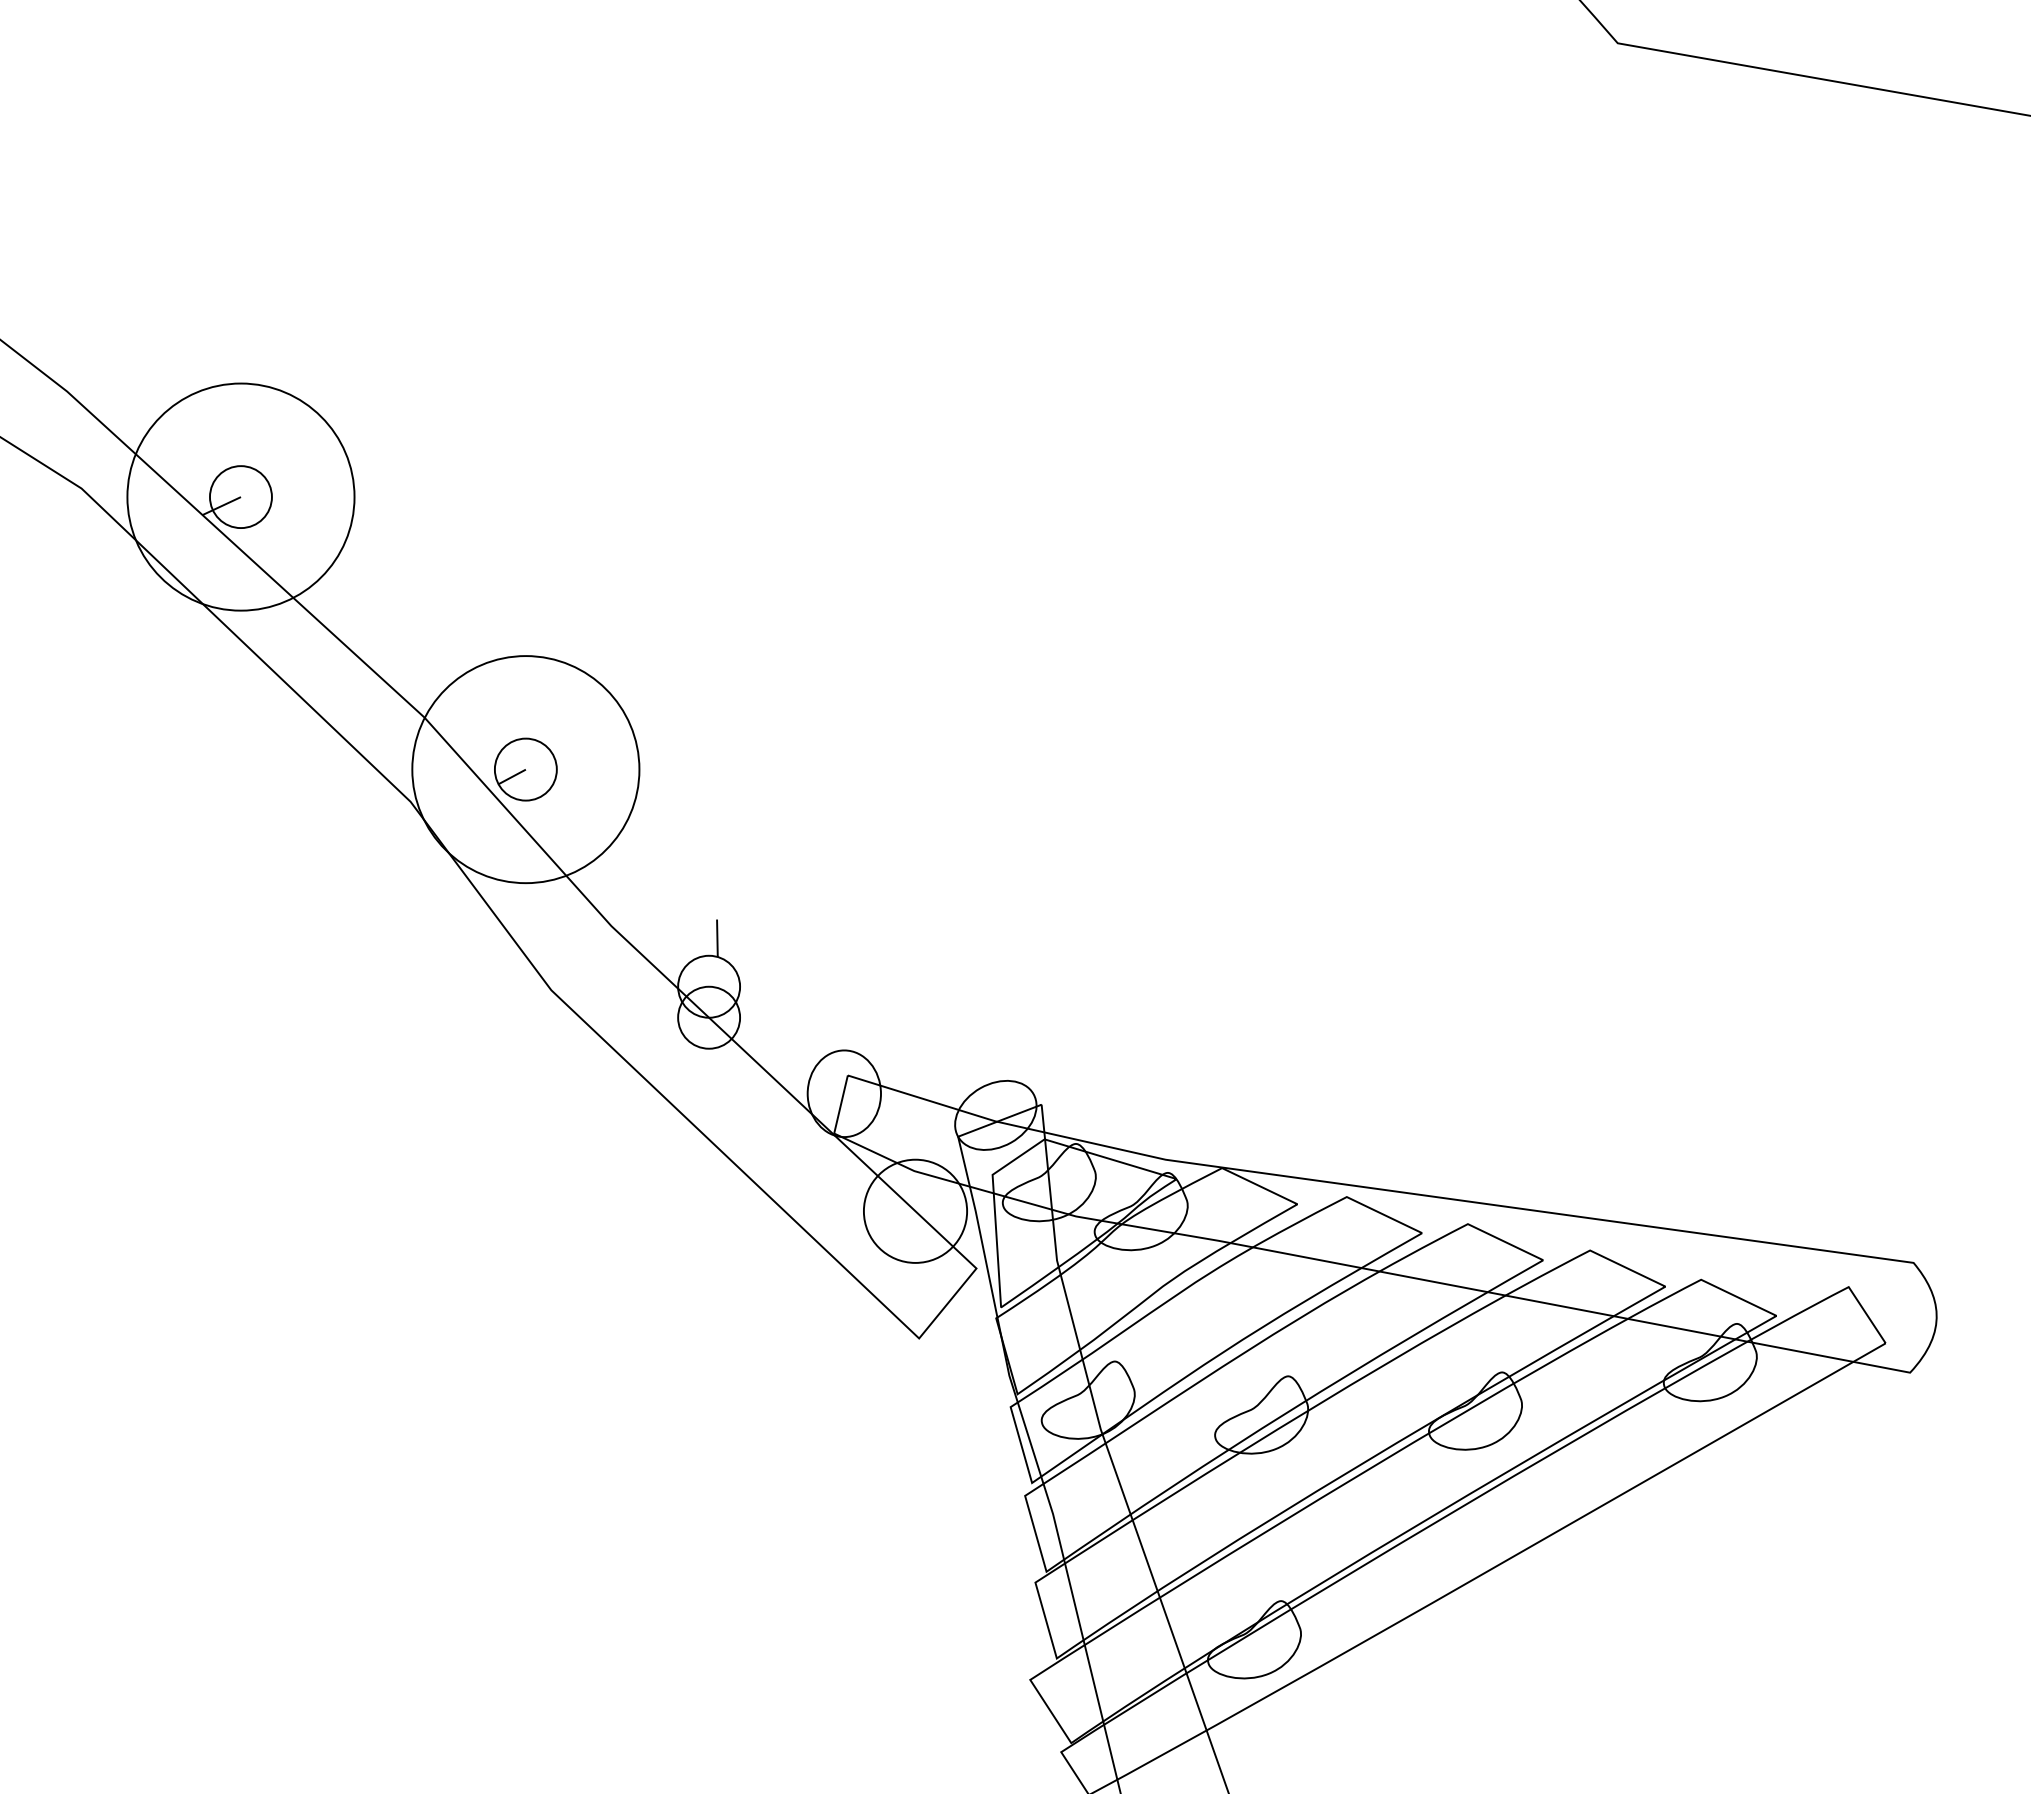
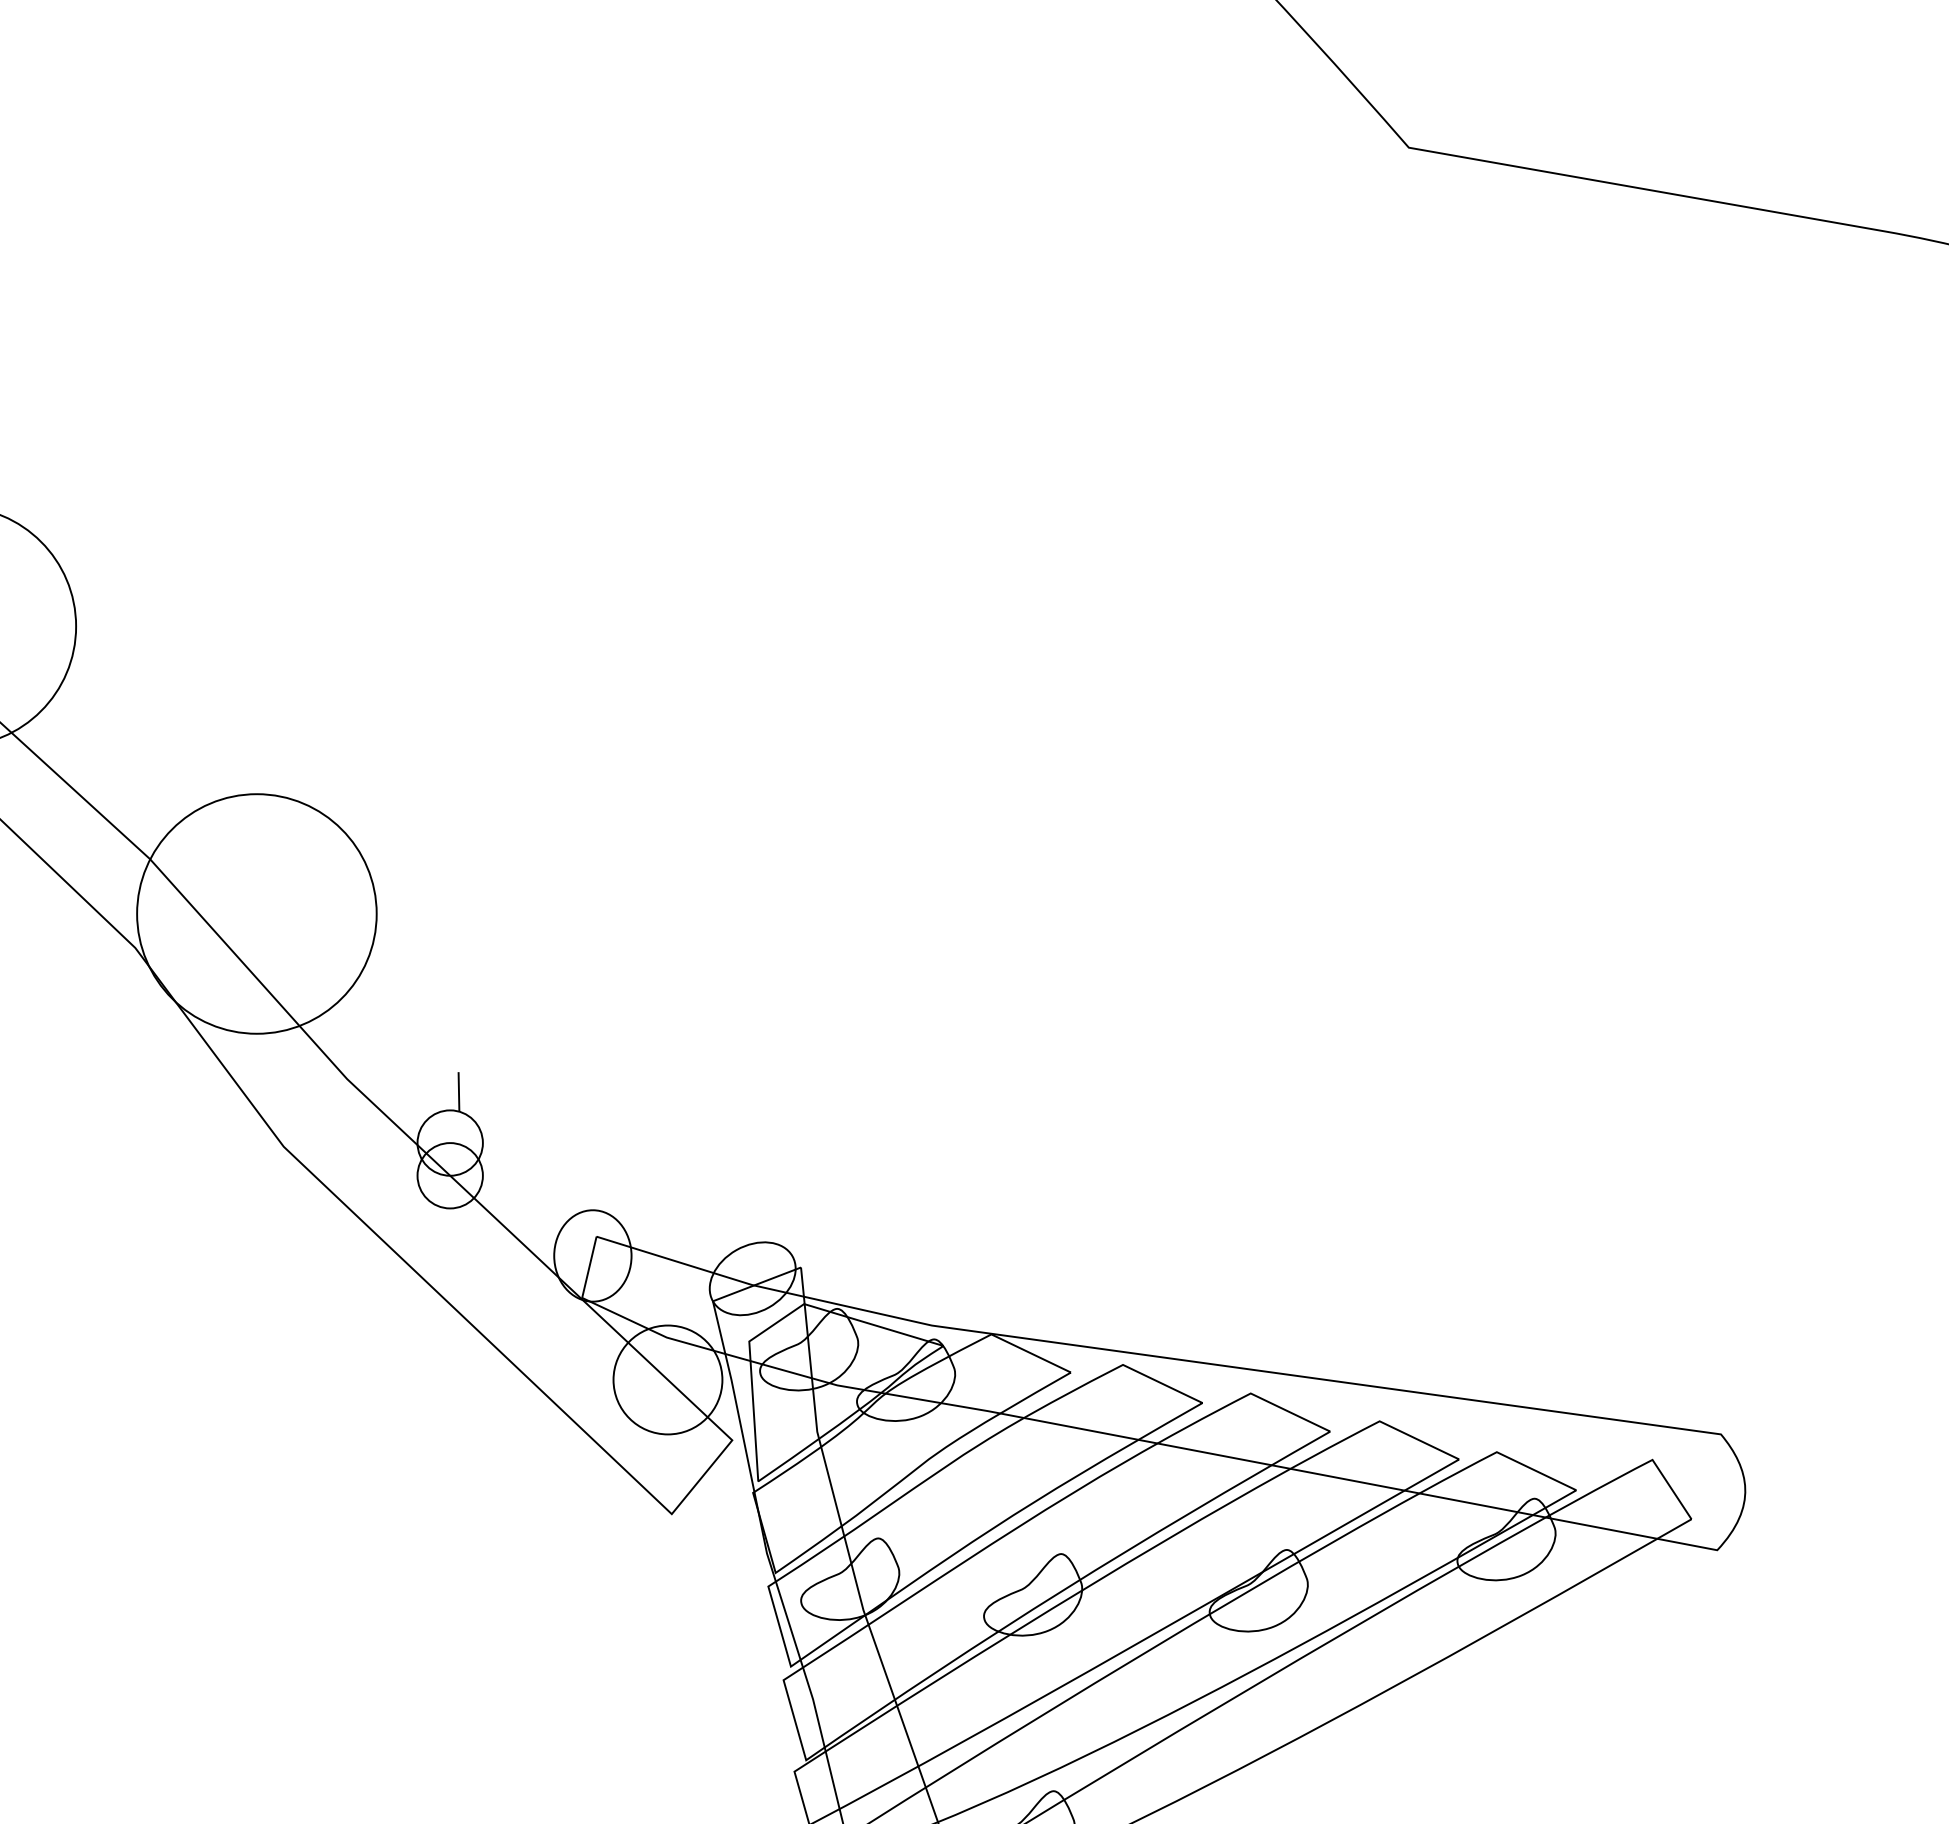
part: (525, 769) -> (256, 913), removed

